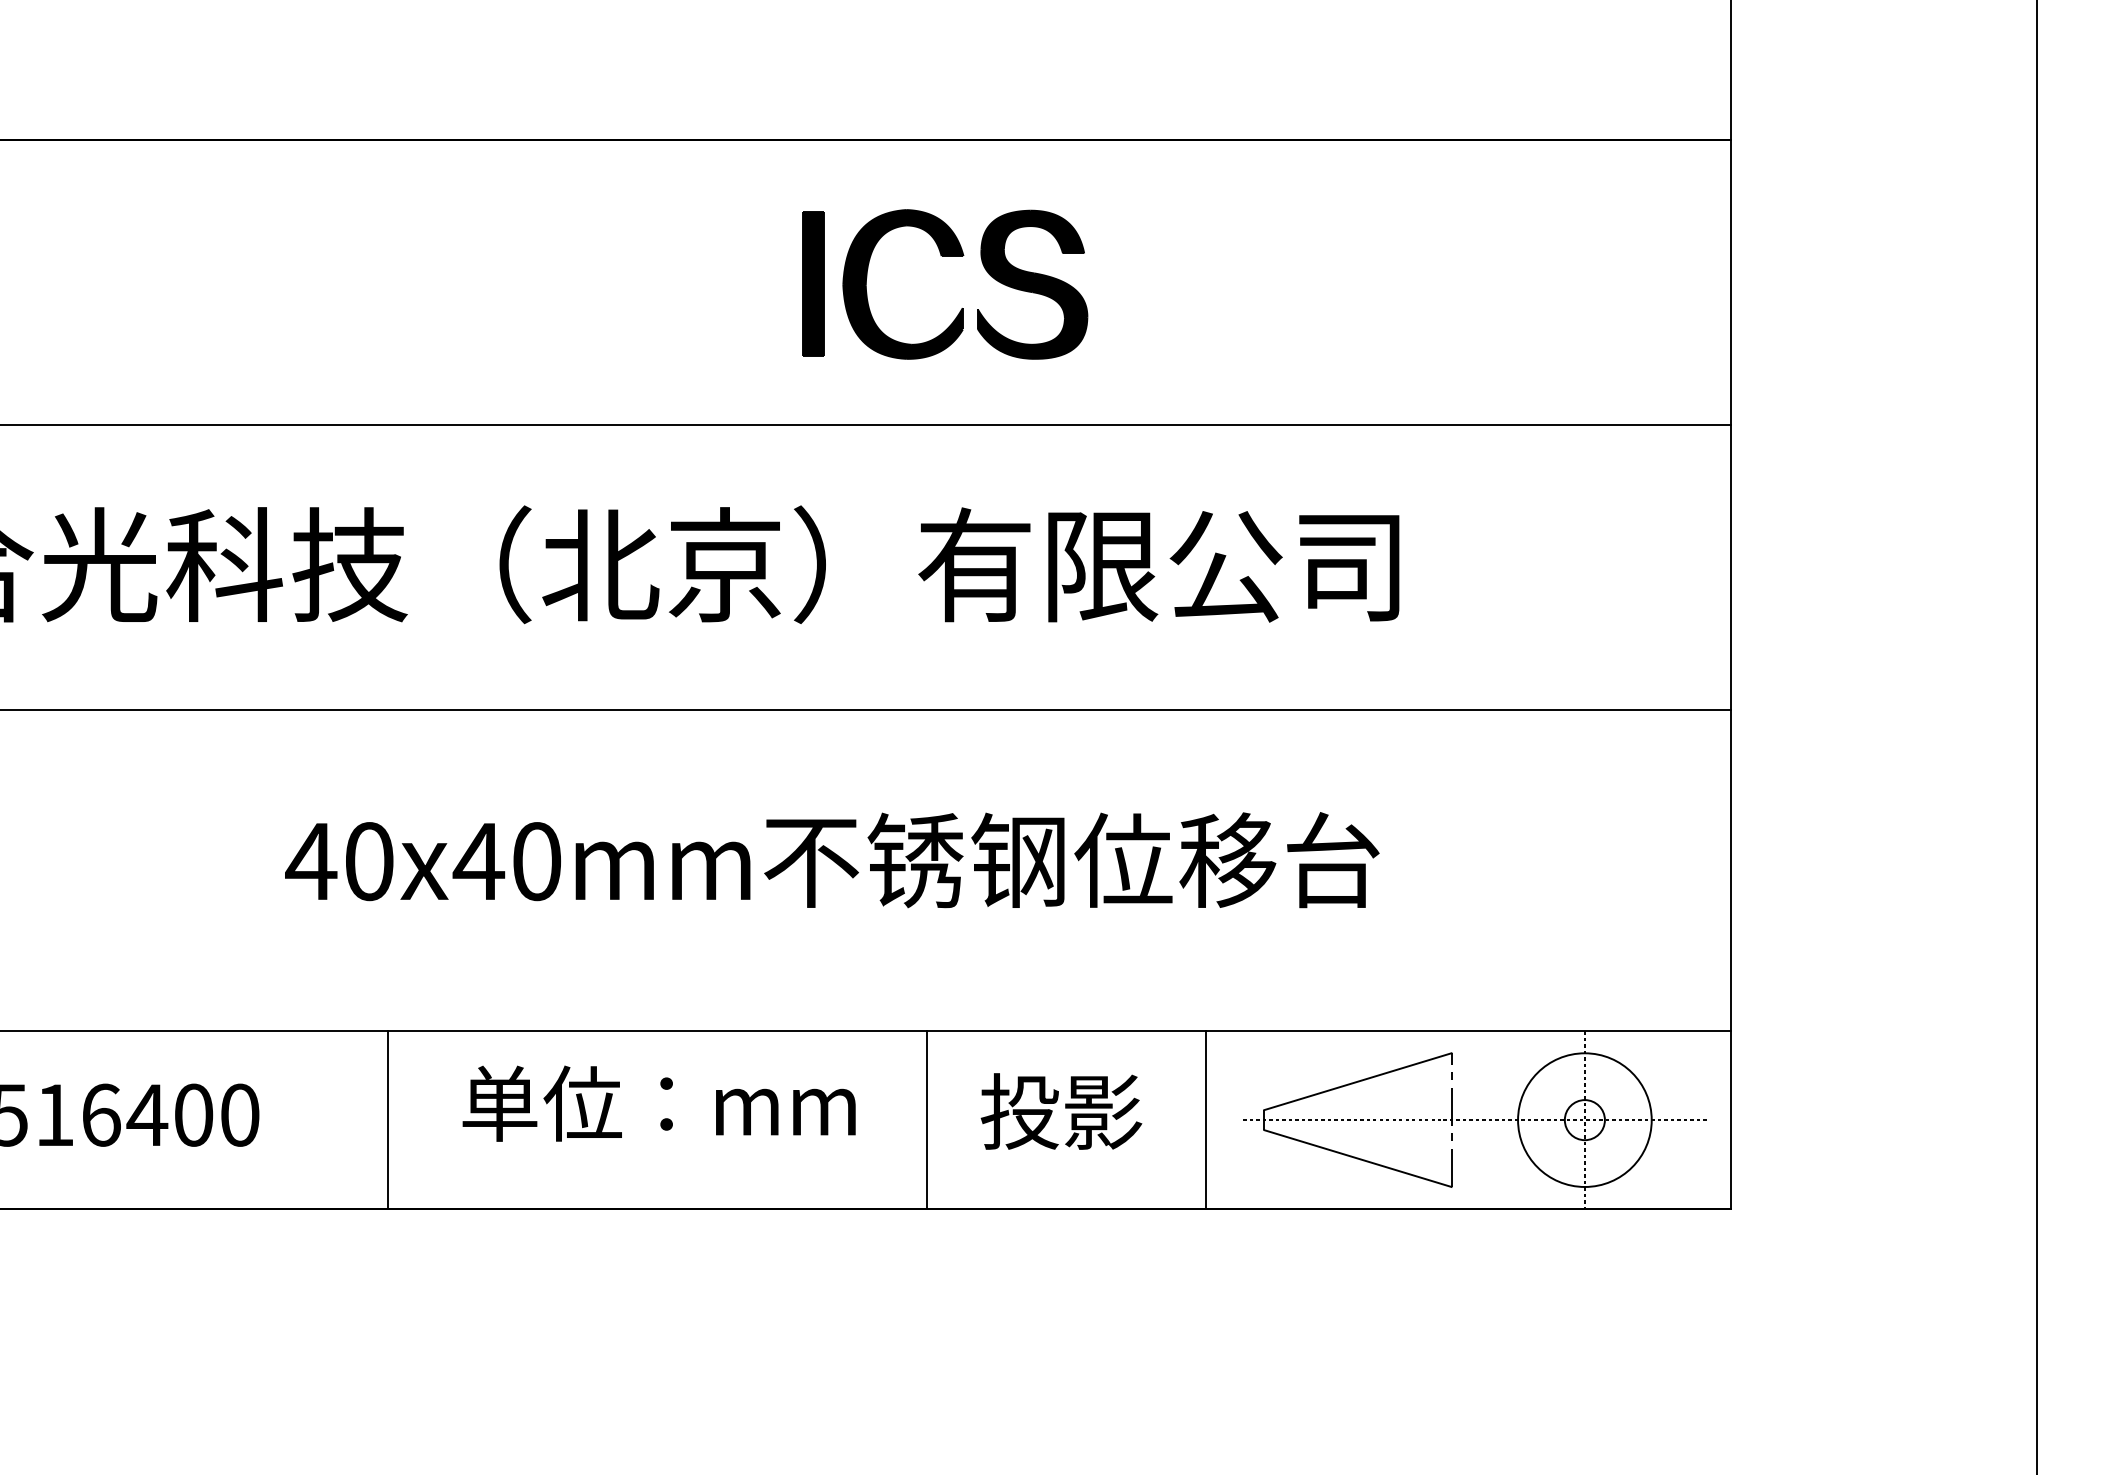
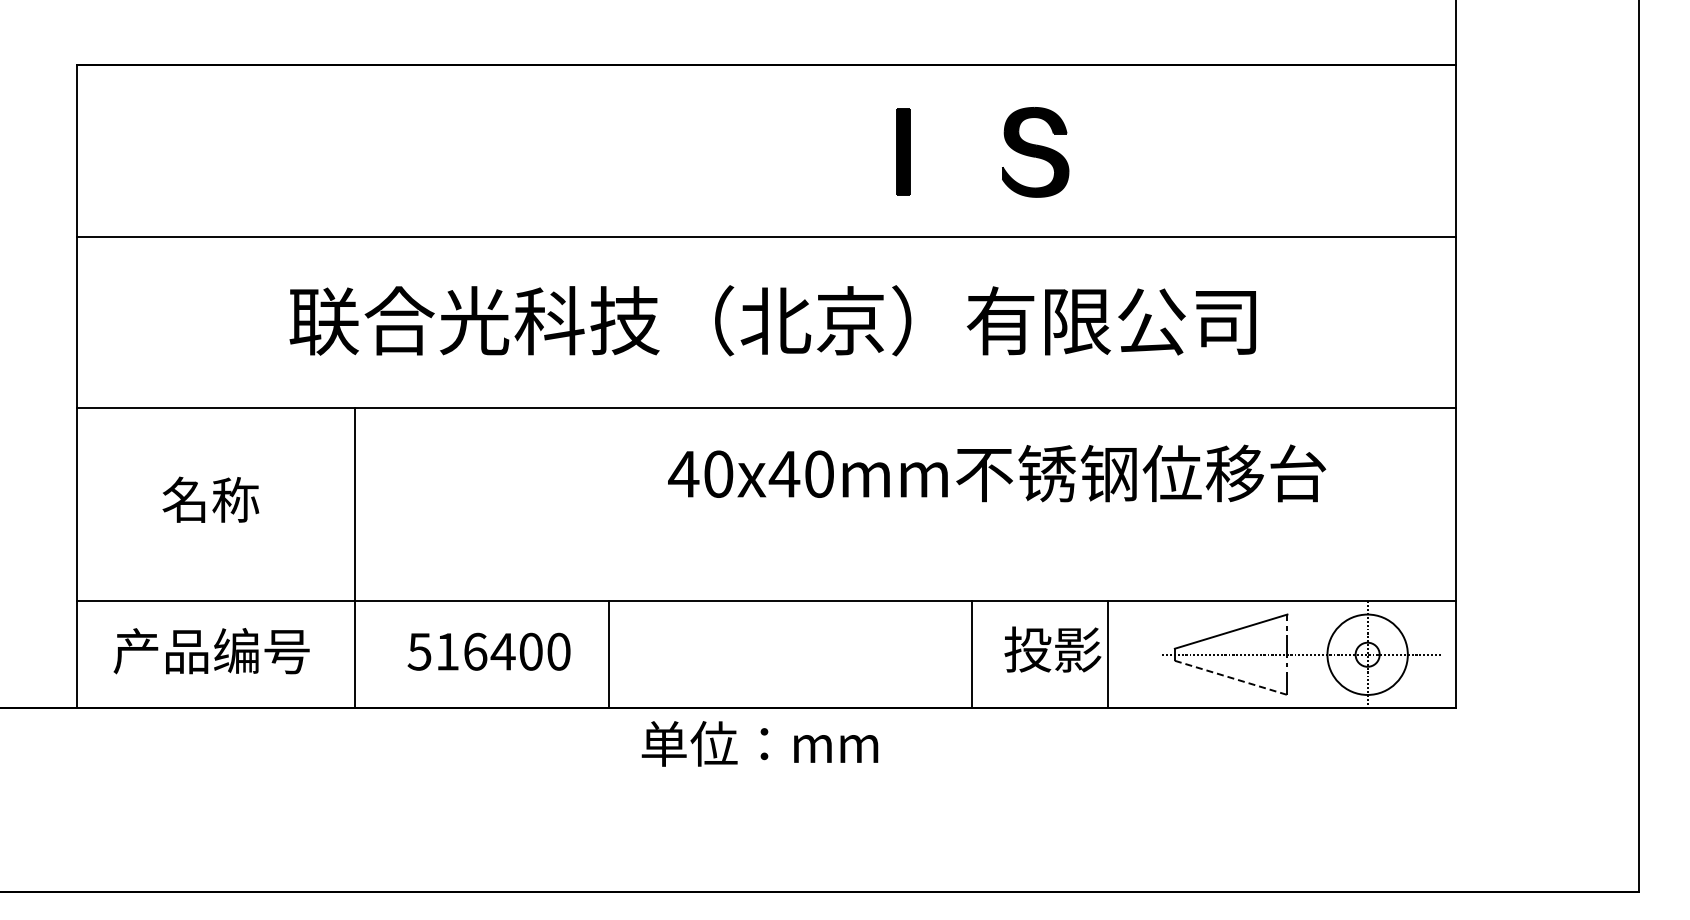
part: (867, 283) -> (936, 151), removed
text: (832, 860) -> (997, 473), moved
text: (658, 1103) -> (759, 743), moved
line: (387, 1119) -> (608, 654), moved
line: (1205, 1119) -> (1107, 654), moved
line: (1358, 1157) -> (1231, 677), solid -> dashed

